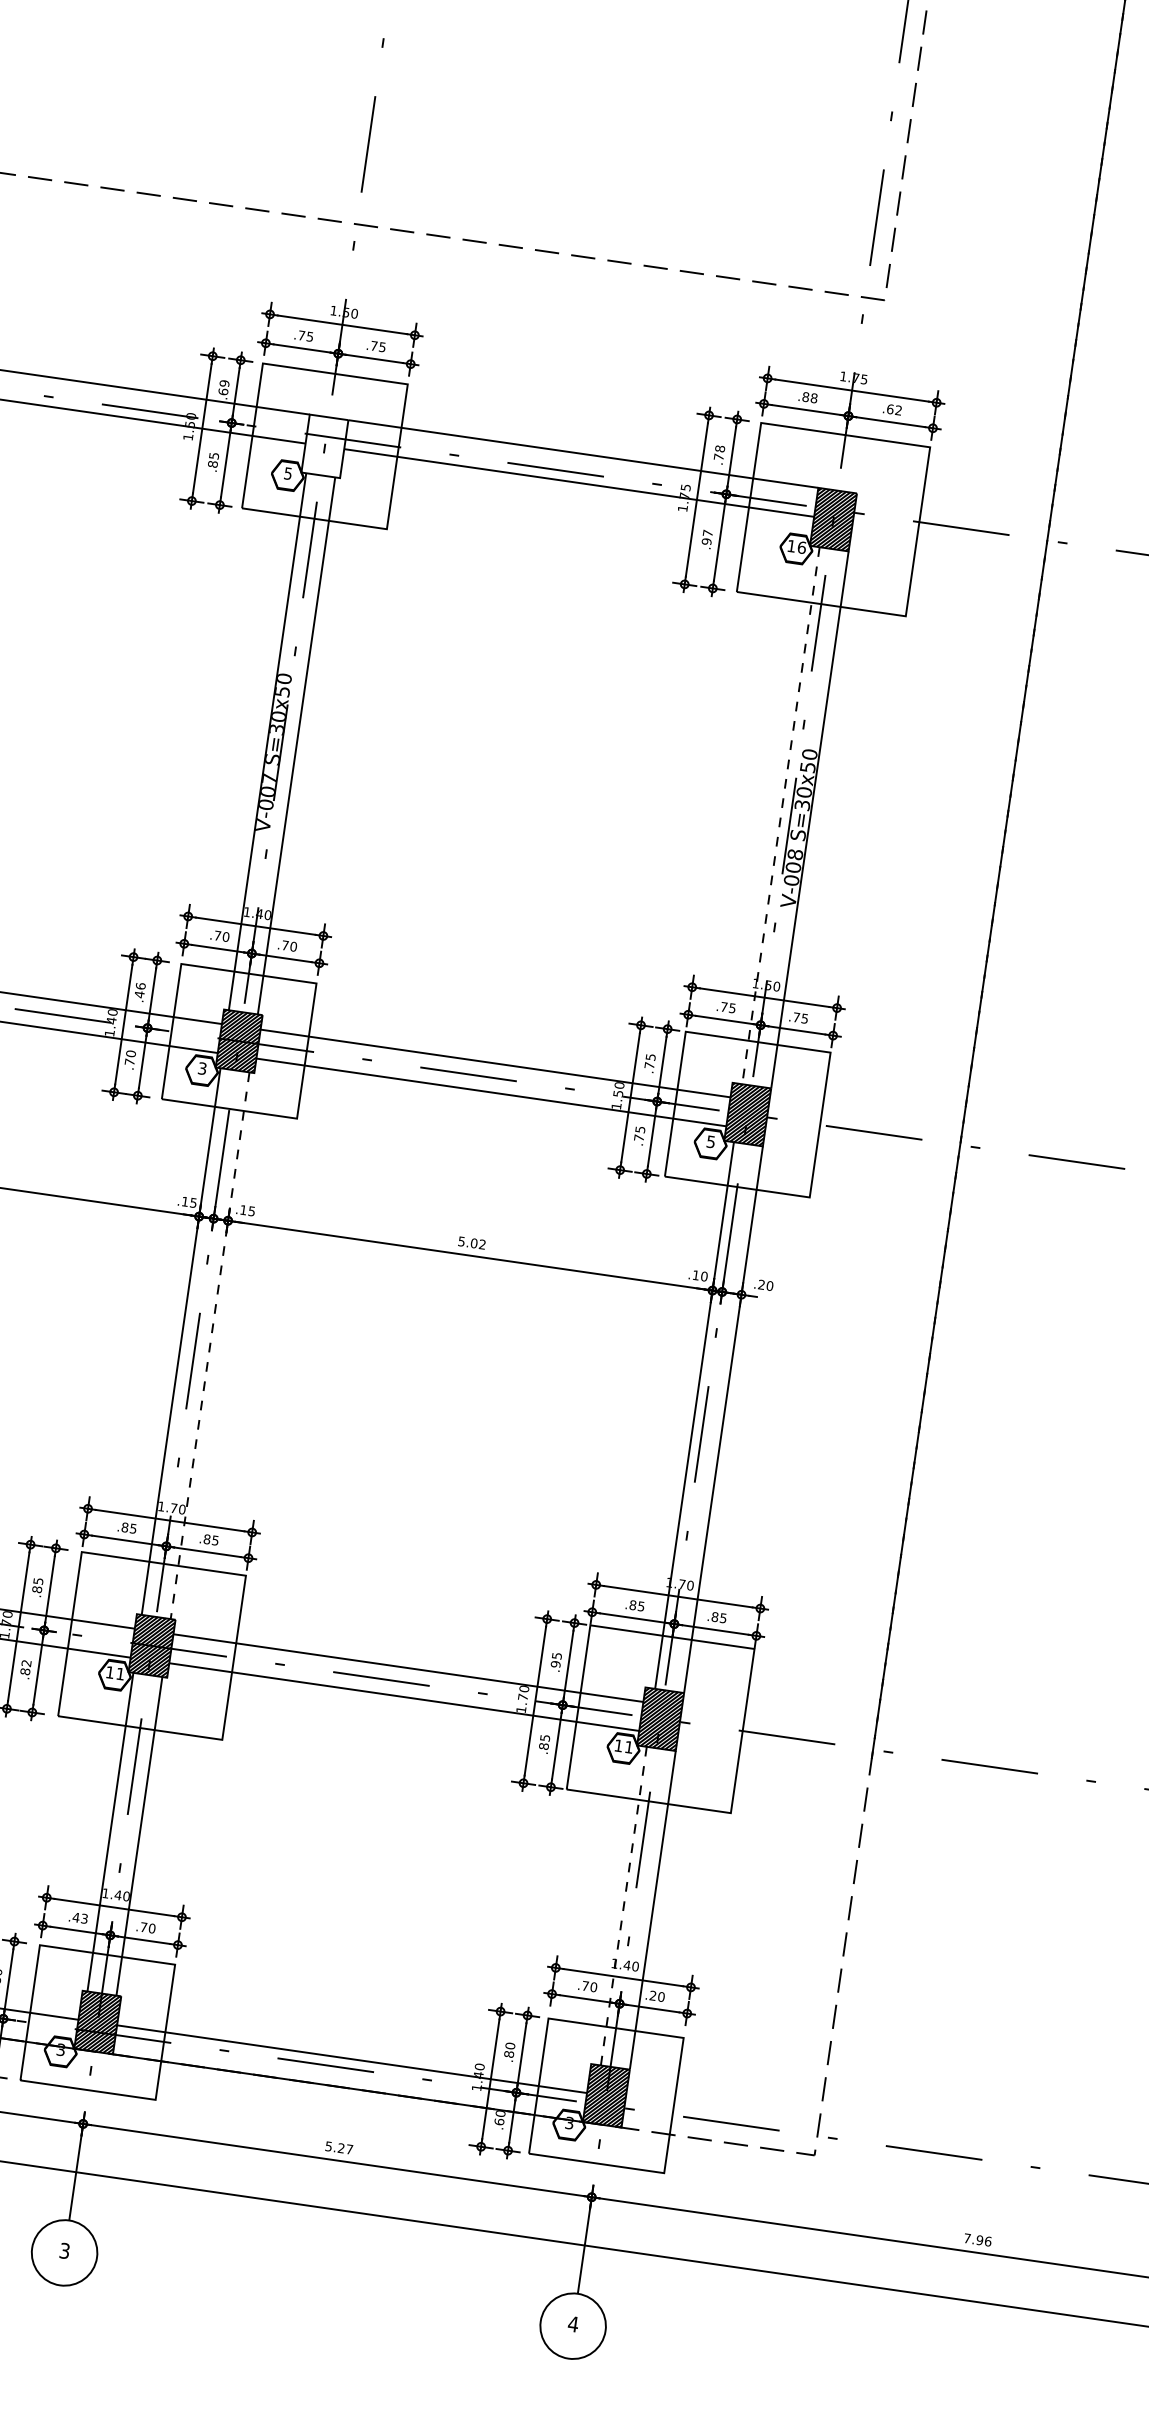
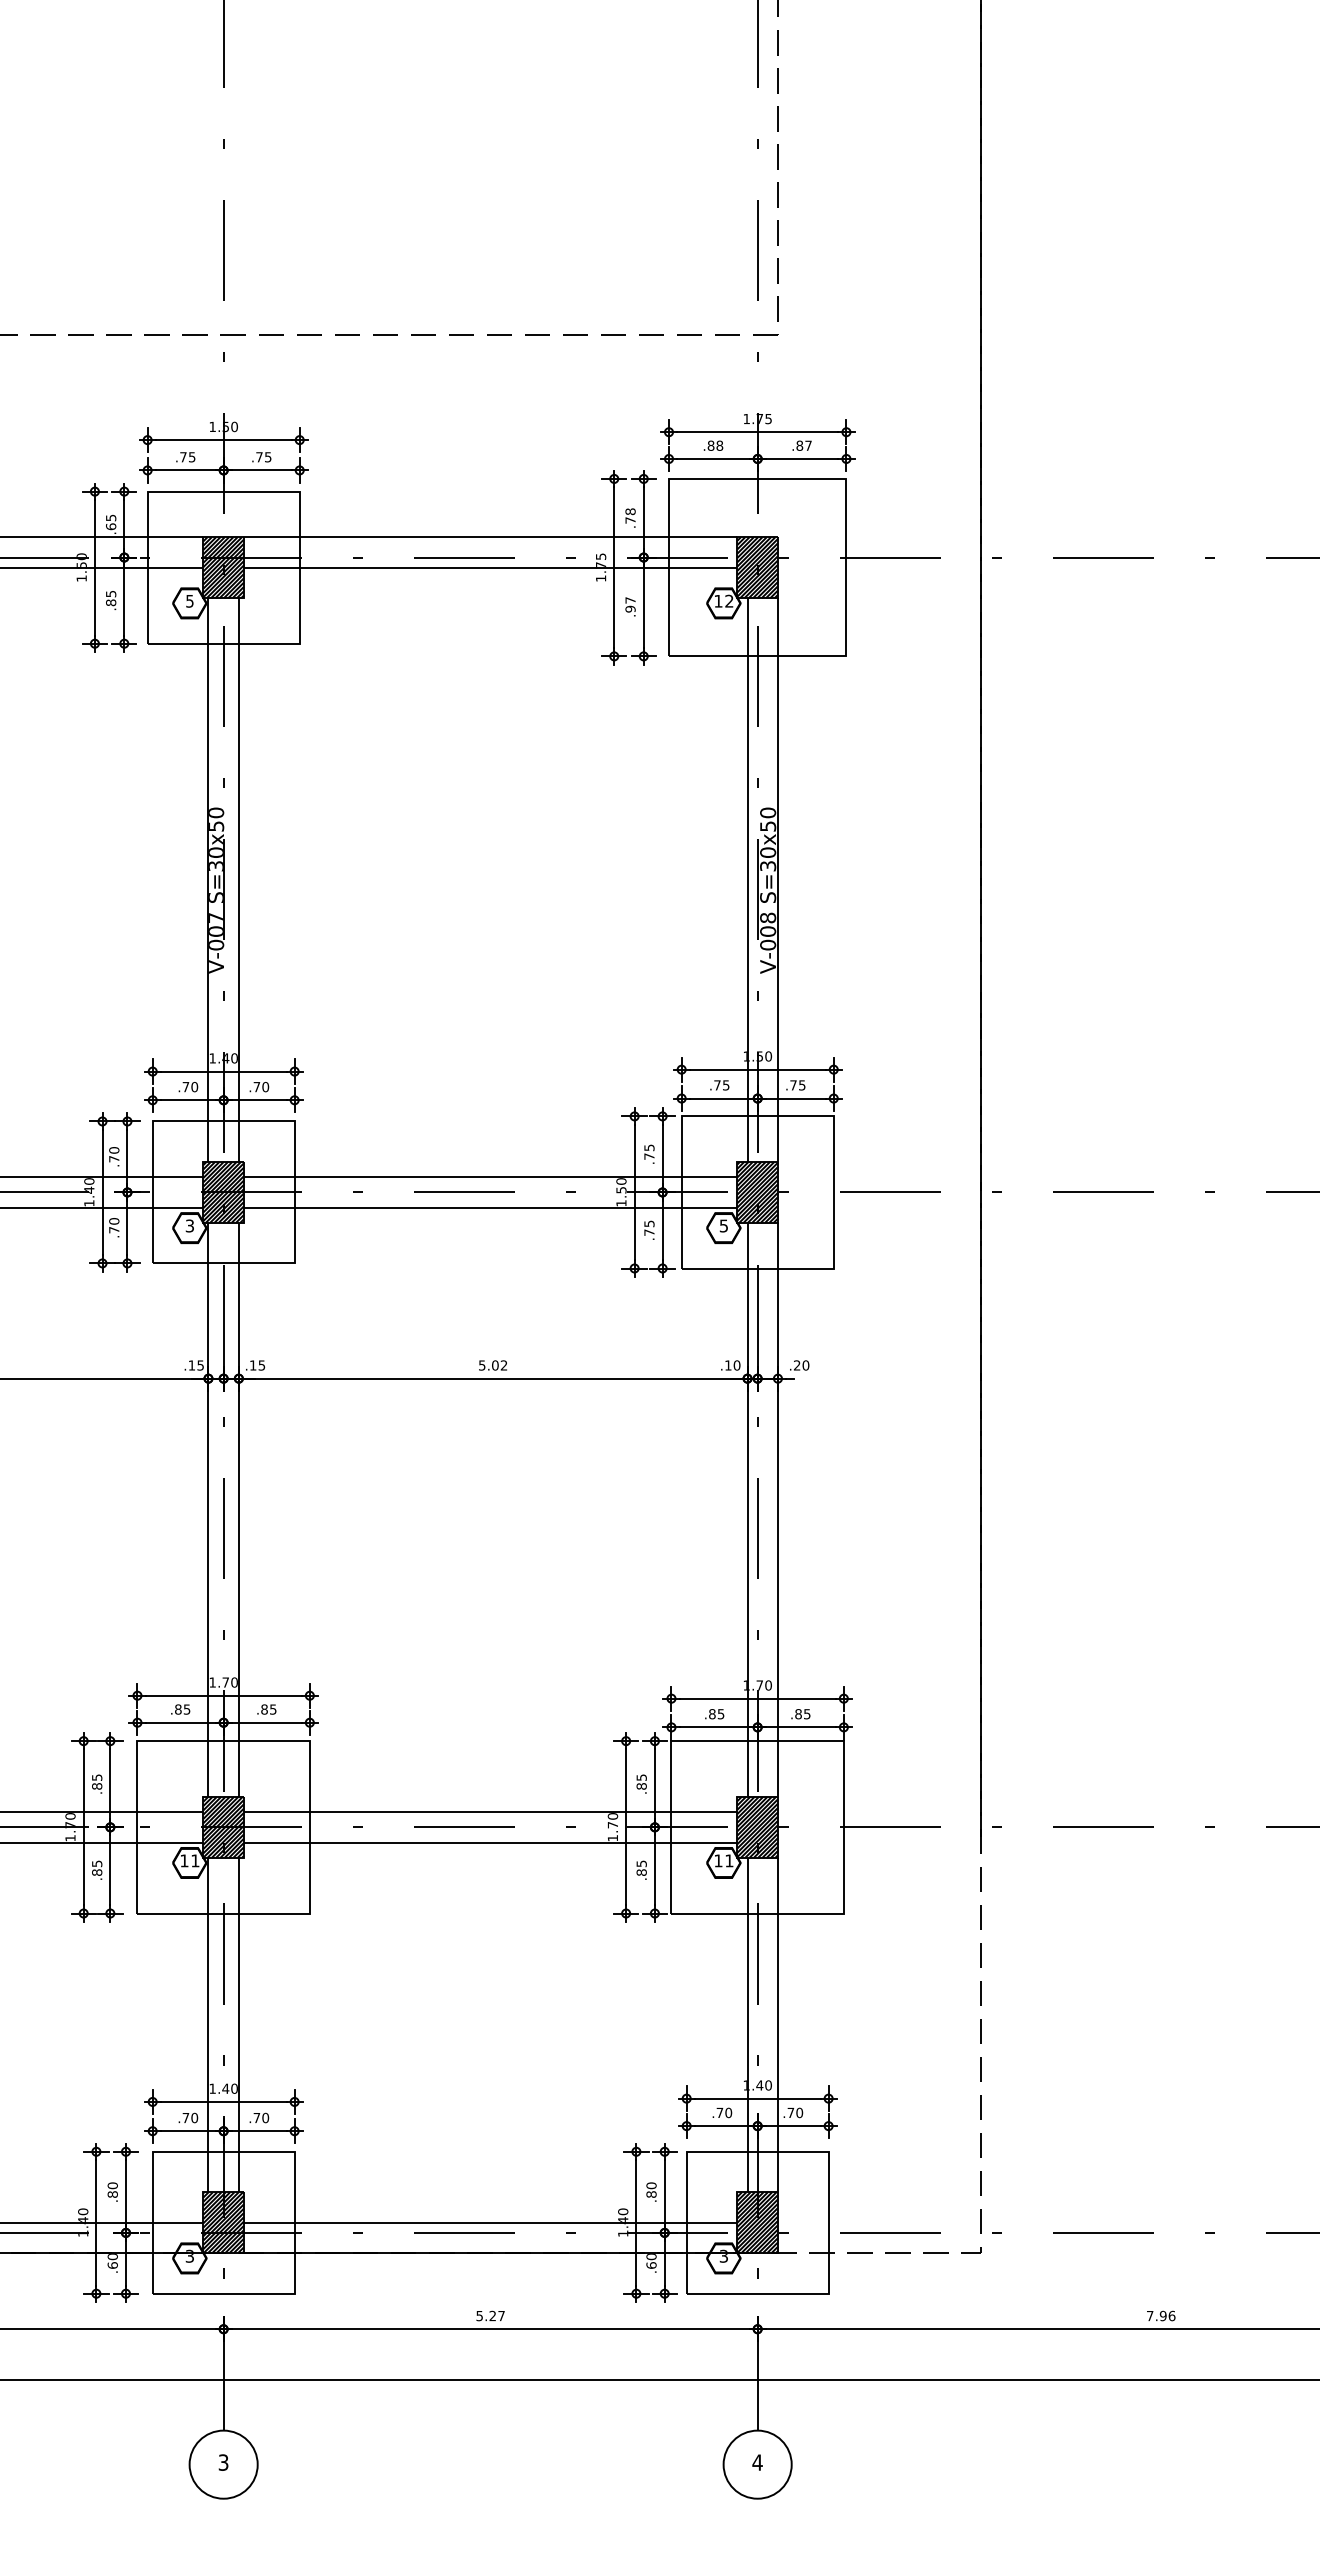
text: (224, 382) -> (110, 517), .69 -> .65
text: (893, 409) -> (803, 445), .62 -> .87
hatch: (324, 446) -> (223, 567), added
text: (802, 546) -> (729, 600), 16 -> 12
line: (780, 816) -> (747, 880), dashed -> solid
text: (140, 990) -> (114, 1154), .46 -> .70
line: (209, 1346) -> (238, 1510), dashed -> solid
text: (26, 1663) -> (97, 1863), .82 -> .85
text: (555, 1664) -> (641, 1786), .95 -> .85
line: (623, 1906) -> (747, 2025), dashed -> solid
text: (80, 1917) -> (190, 2117), .43 -> .70
text: (652, 1995) -> (790, 2112), .20 -> .70

